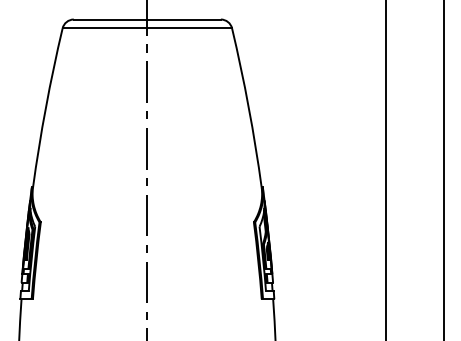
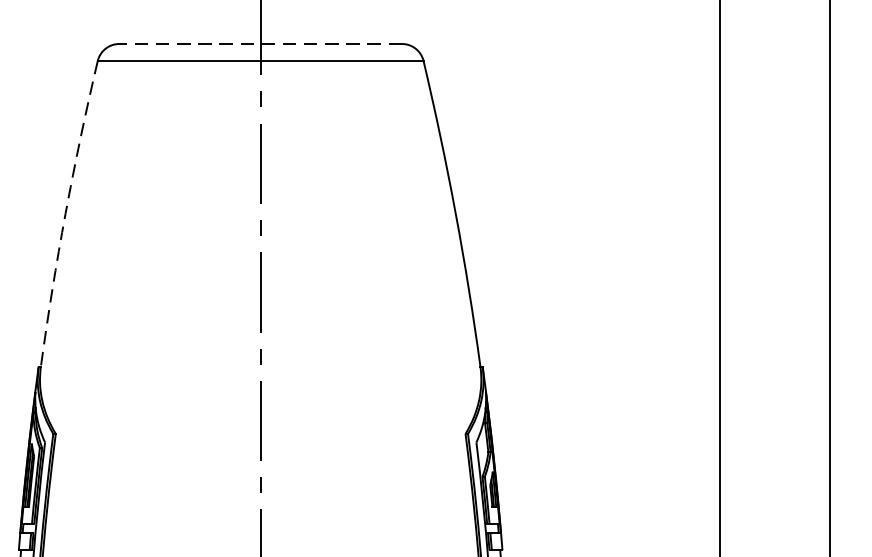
line: (147, 19) -> (260, 43), solid -> dashed
arc: (45, 107) -> (64, 213), solid -> dashed

